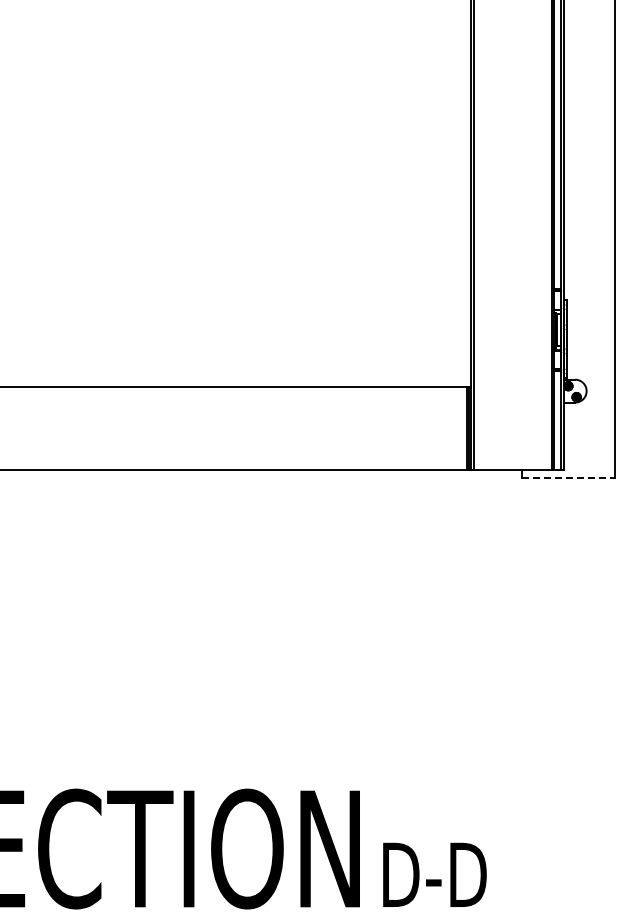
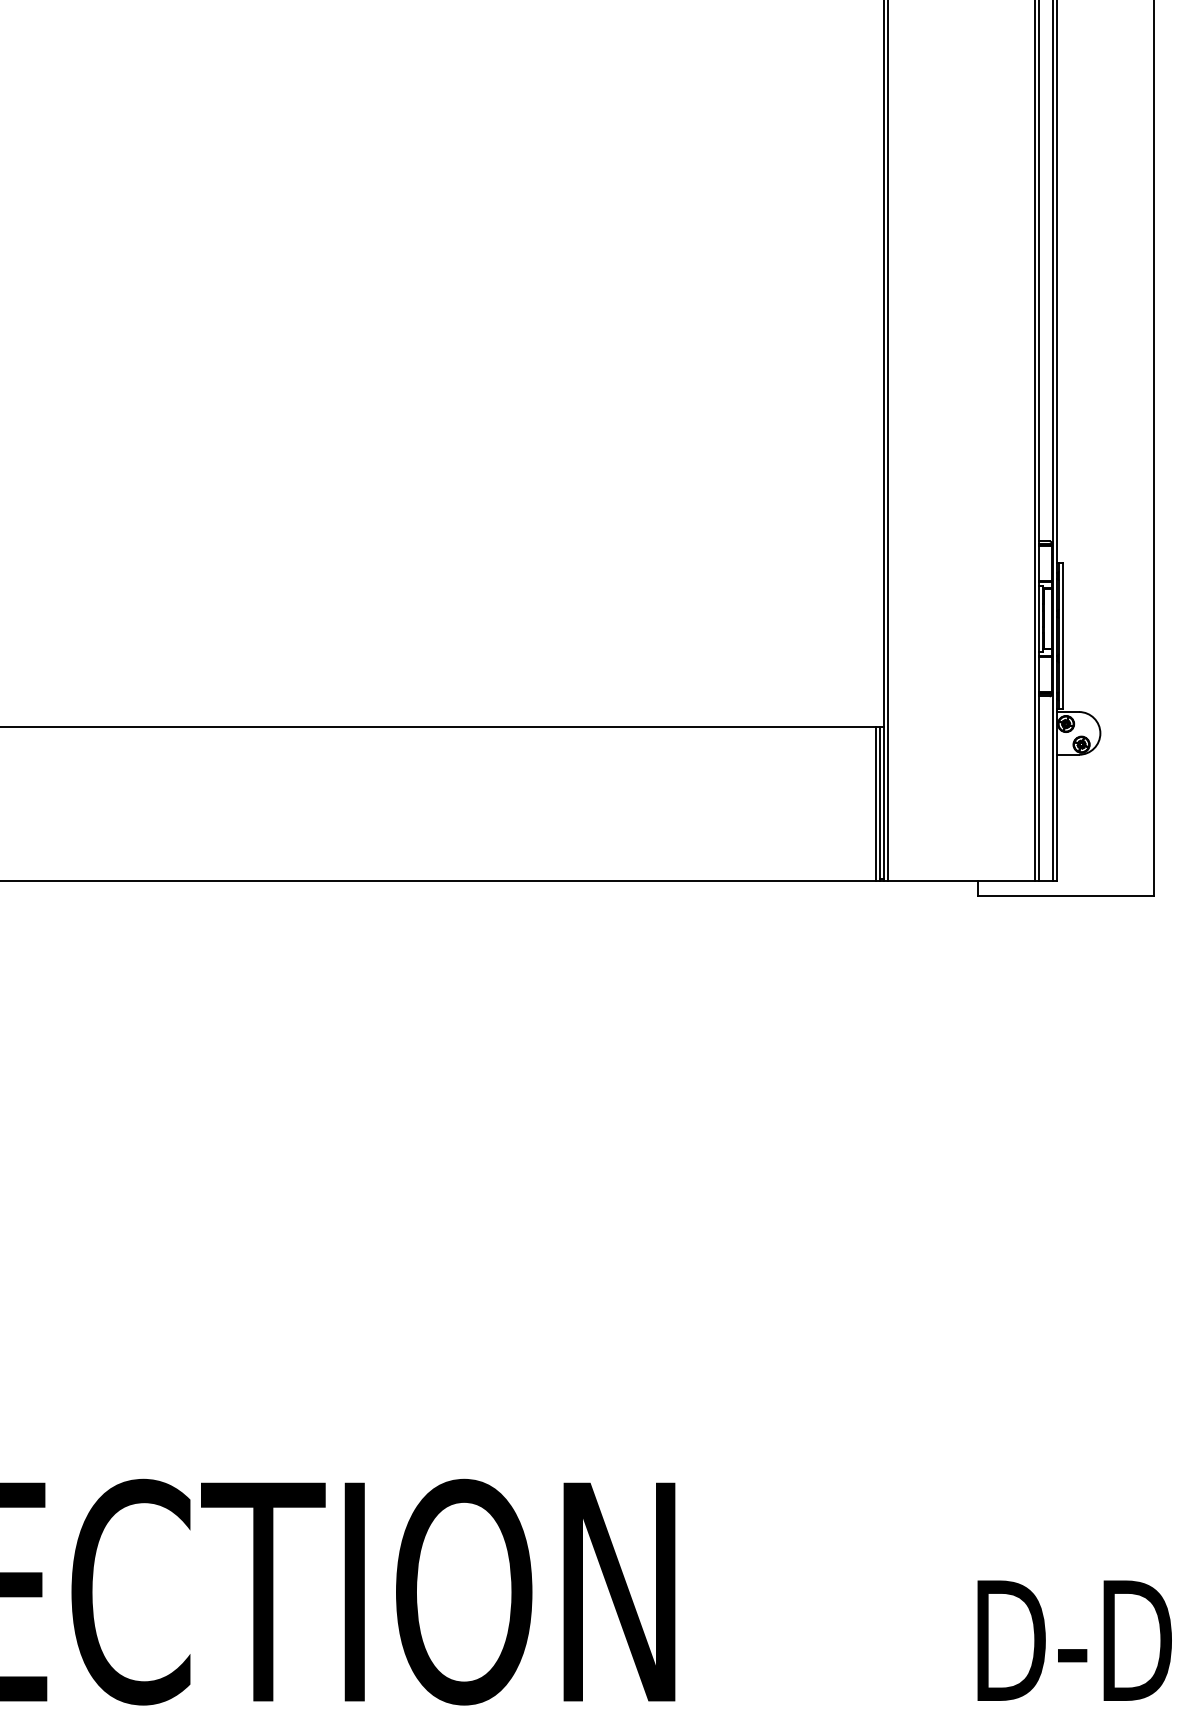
line: (568, 478) -> (1066, 897), dashed -> solid
text: (434, 874) -> (1073, 1639), moved

